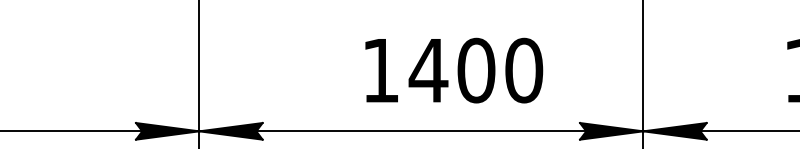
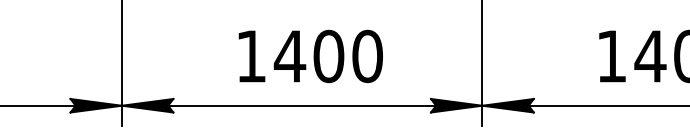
text: (453, 70) -> (310, 56), moved

